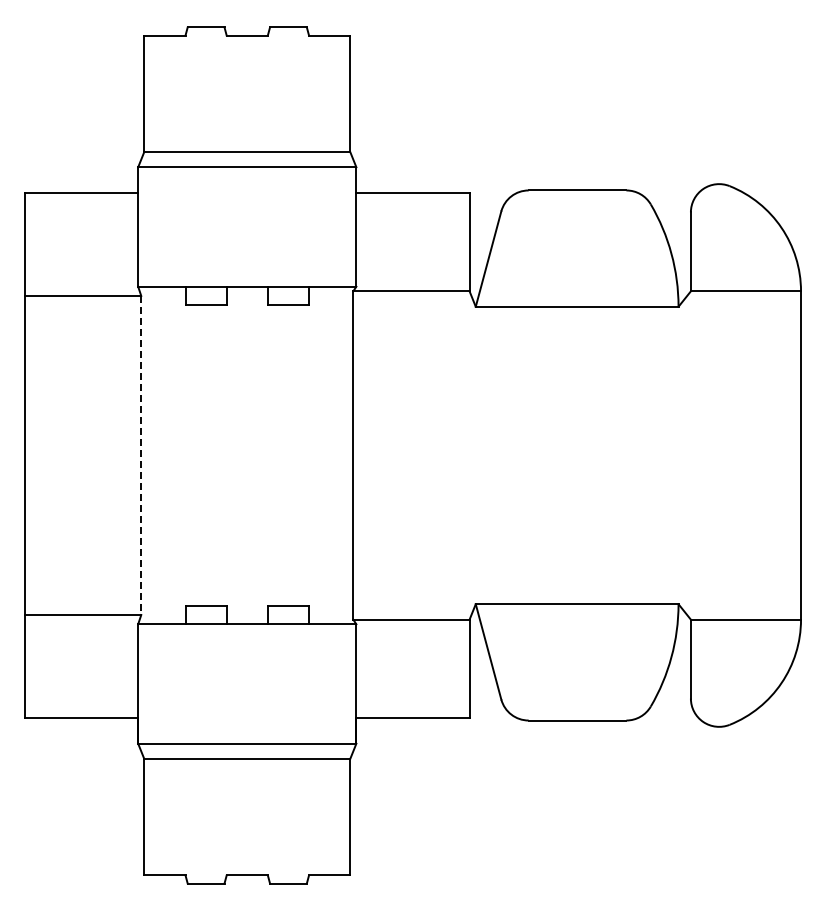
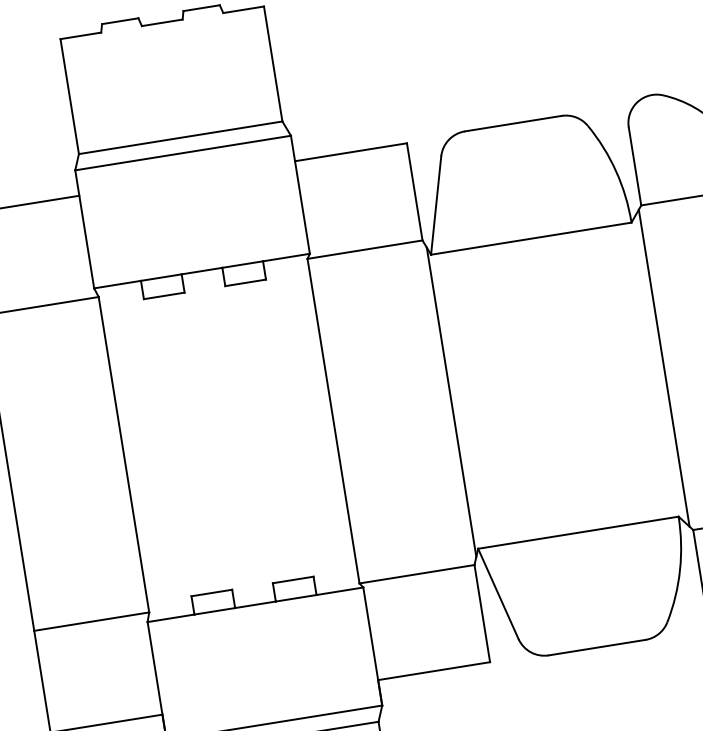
line: (141, 455) -> (124, 454), dashed -> solid
line: (472, 455) -> (451, 402), added
line: (687, 455) -> (663, 368), added

